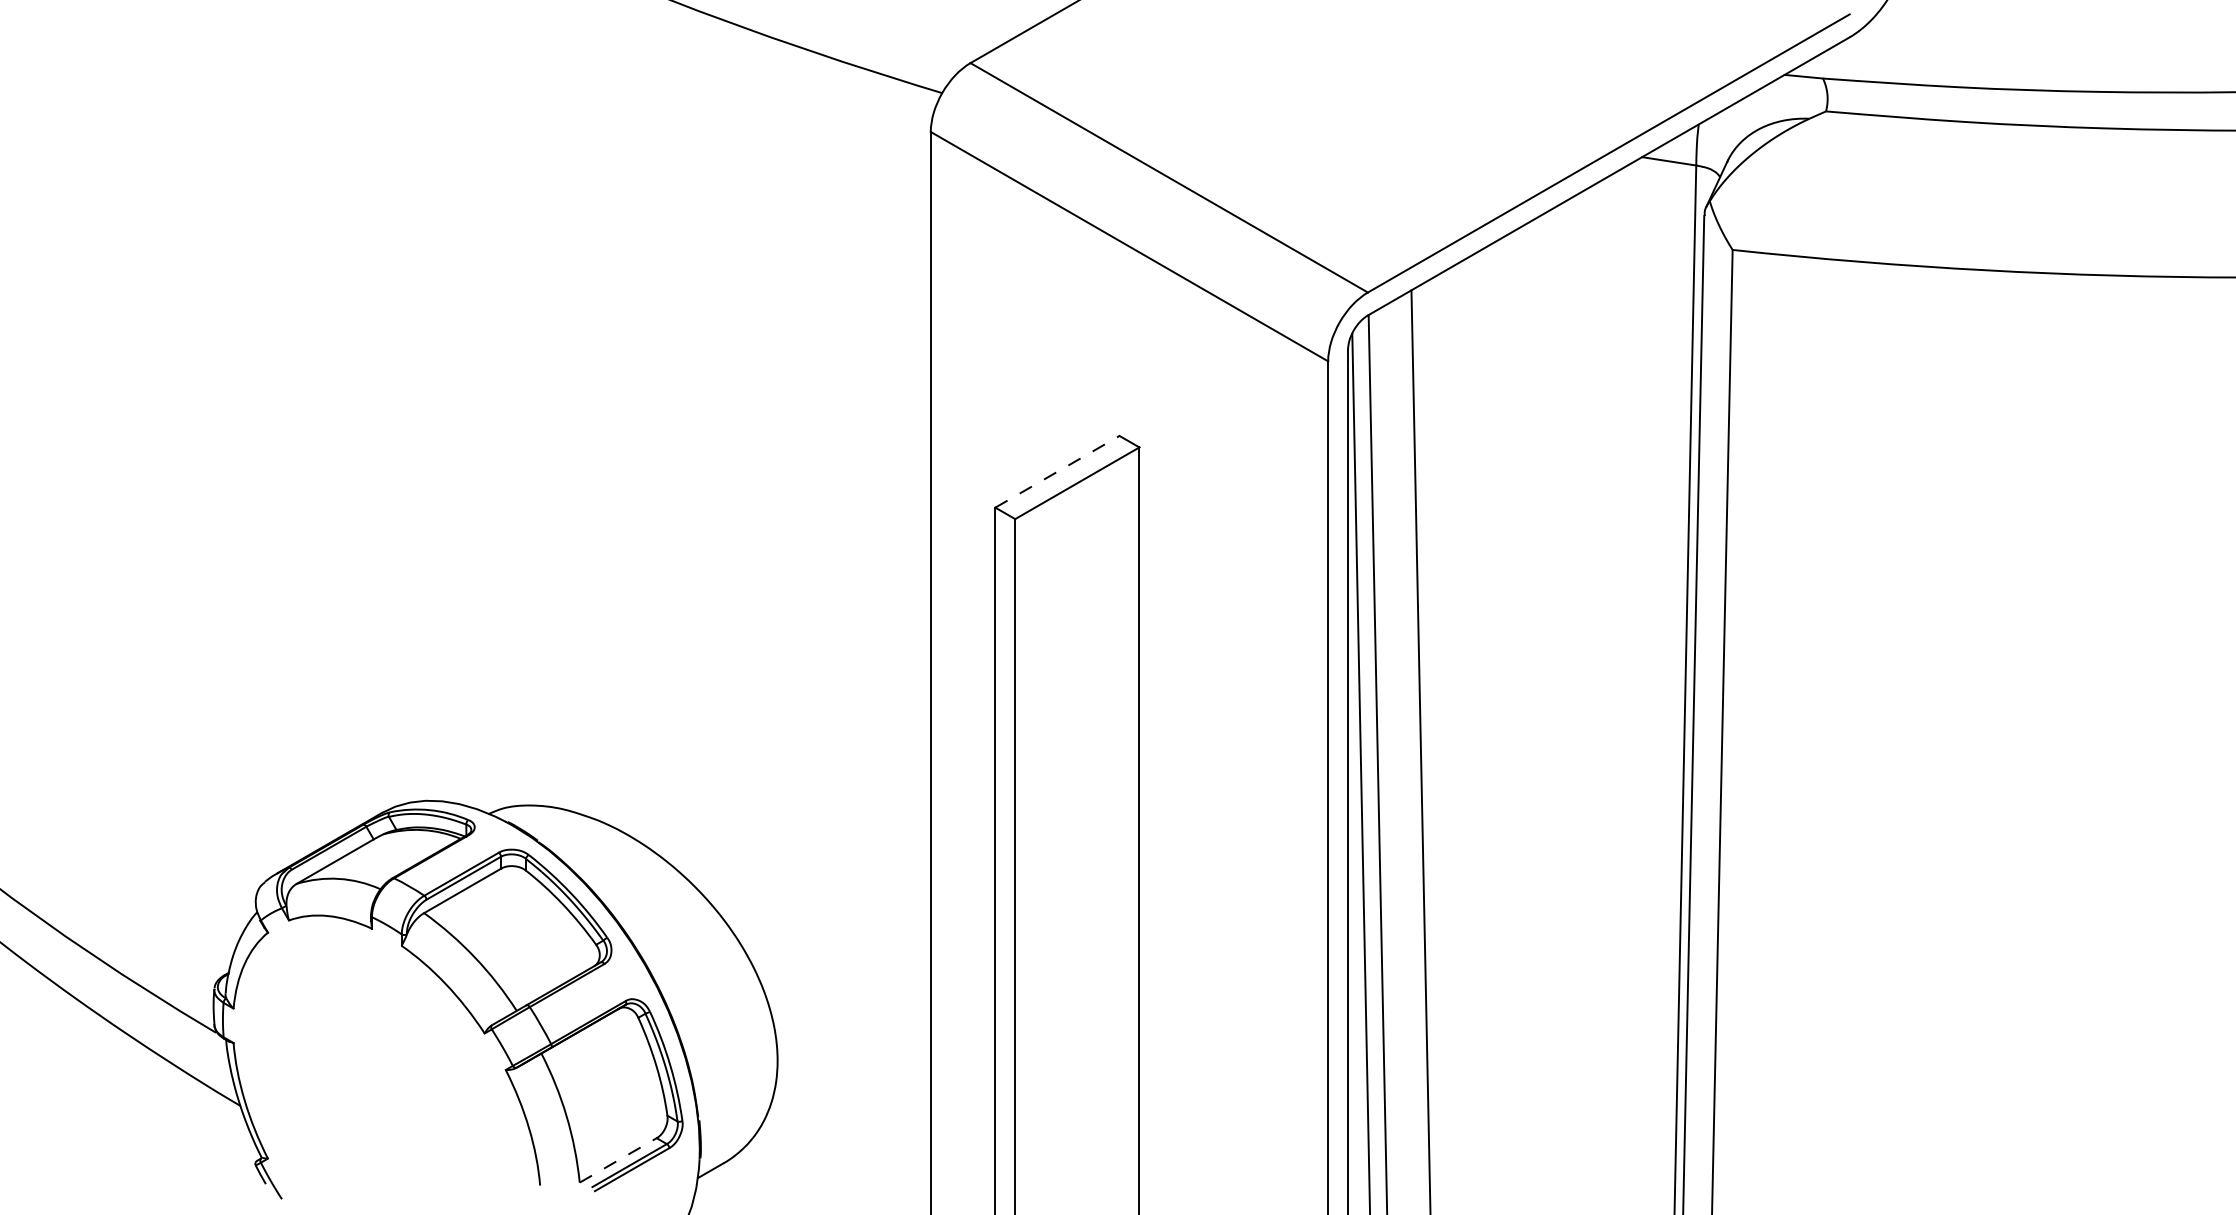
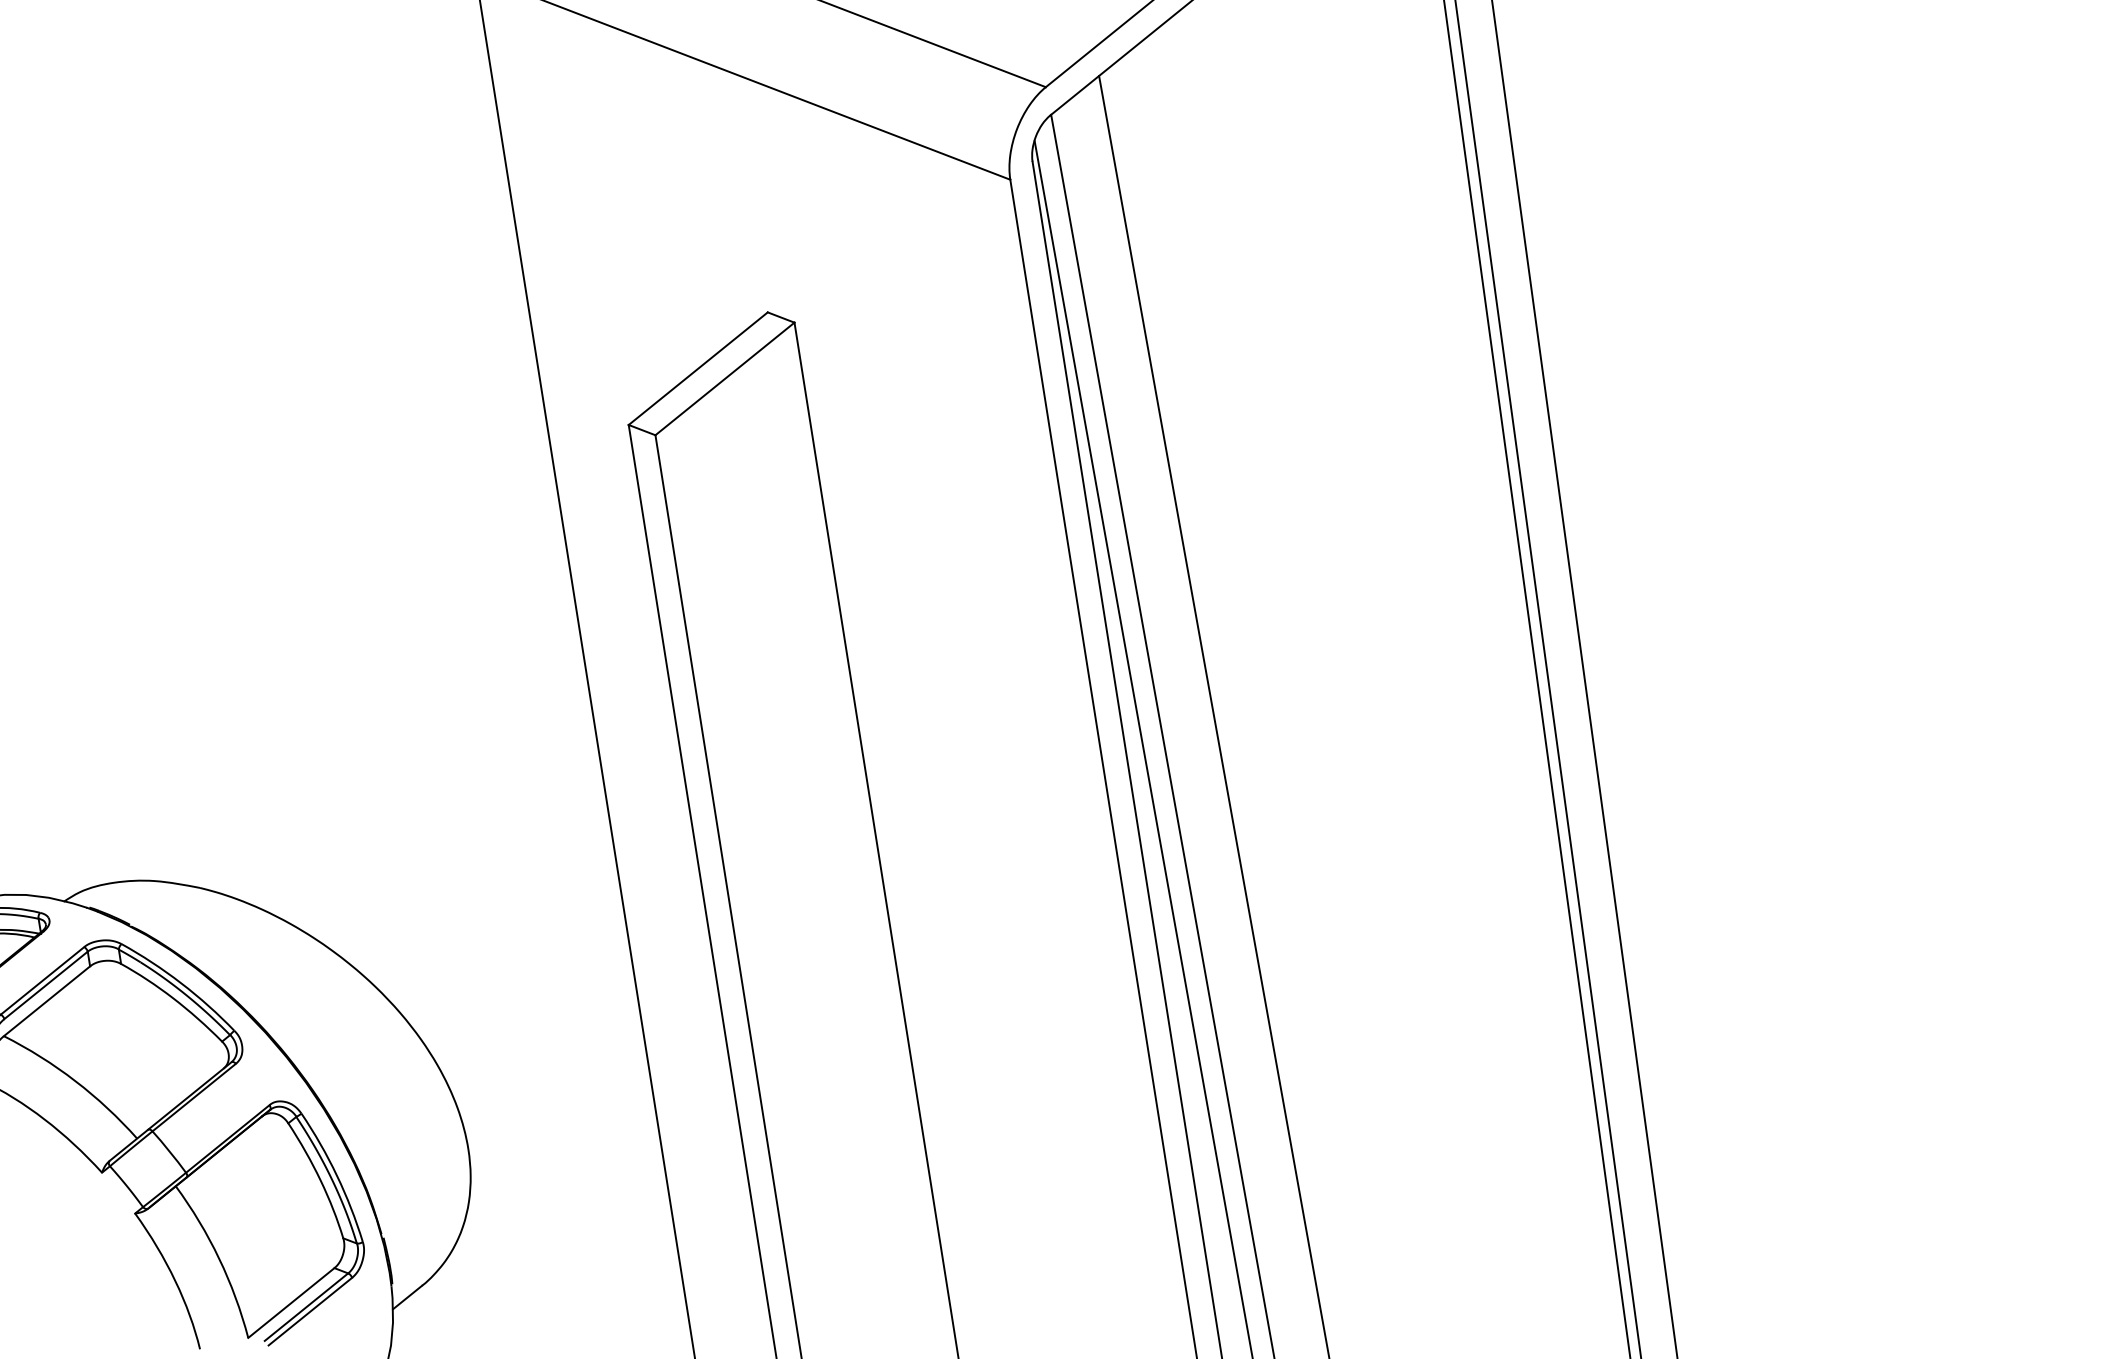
line: (1057, 471) -> (698, 368), dashed -> solid
line: (618, 1160) -> (291, 1303), dashed -> solid

